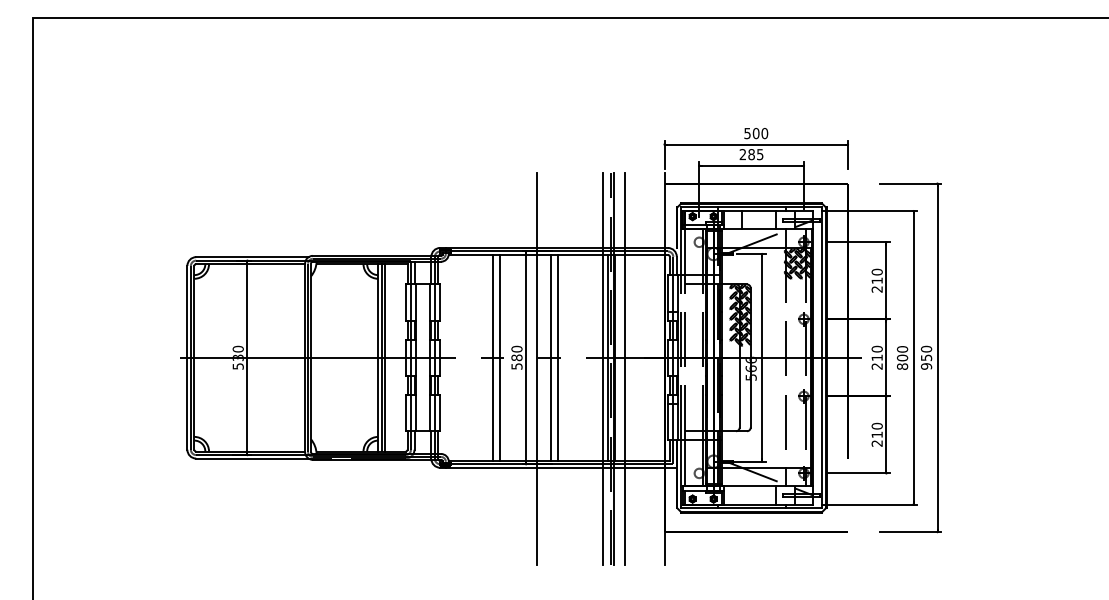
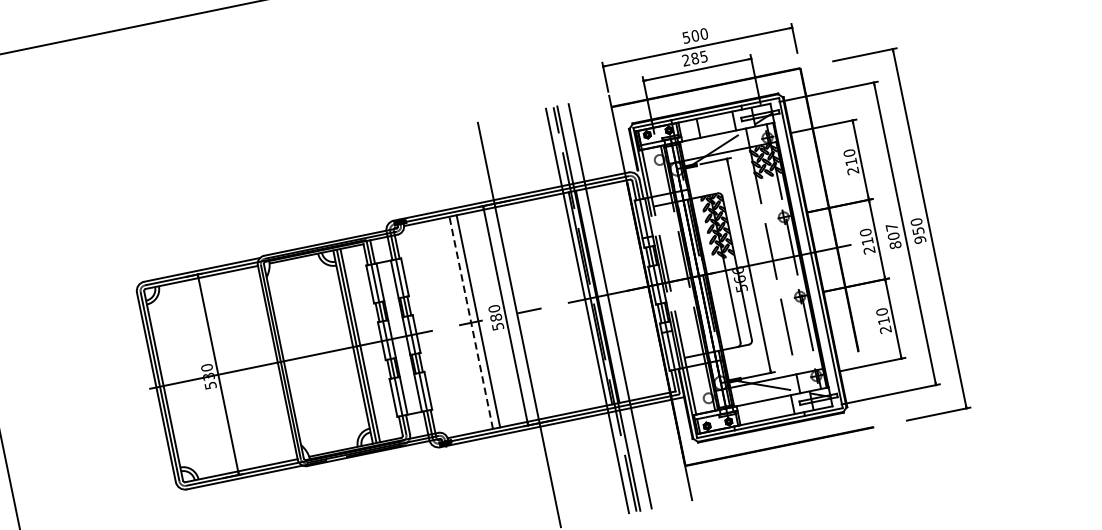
text: (902, 349) -> (891, 227), 800 -> 807
line: (492, 357) -> (470, 322), solid -> dashed
line: (550, 357) -> (530, 310), removed
line: (557, 357) -> (537, 308), removed

